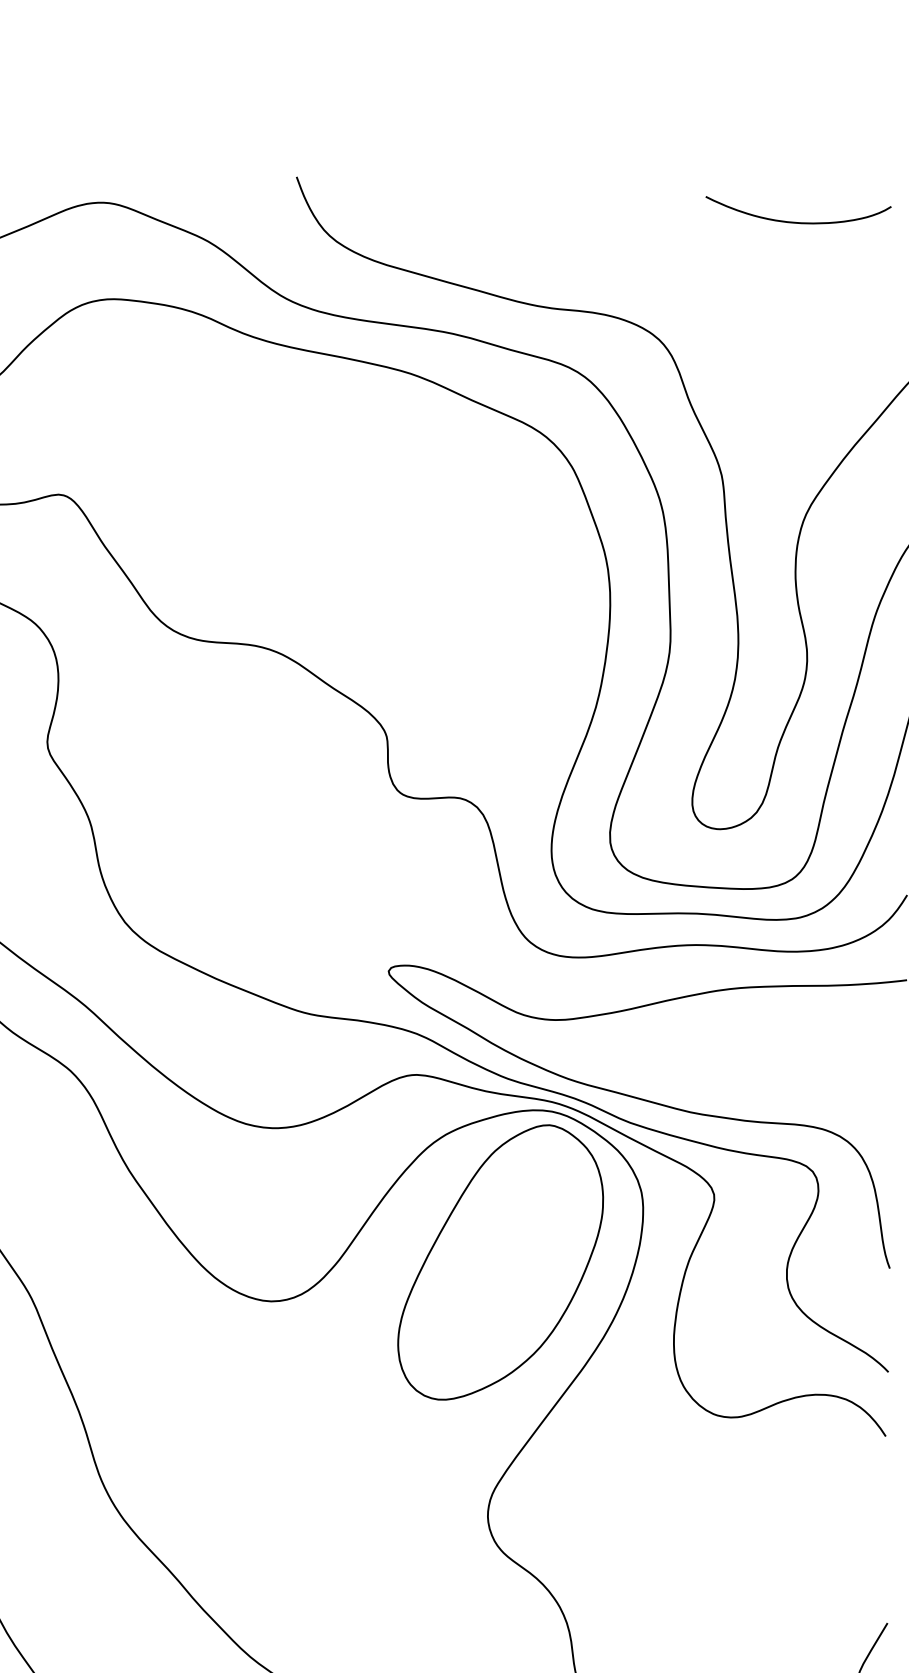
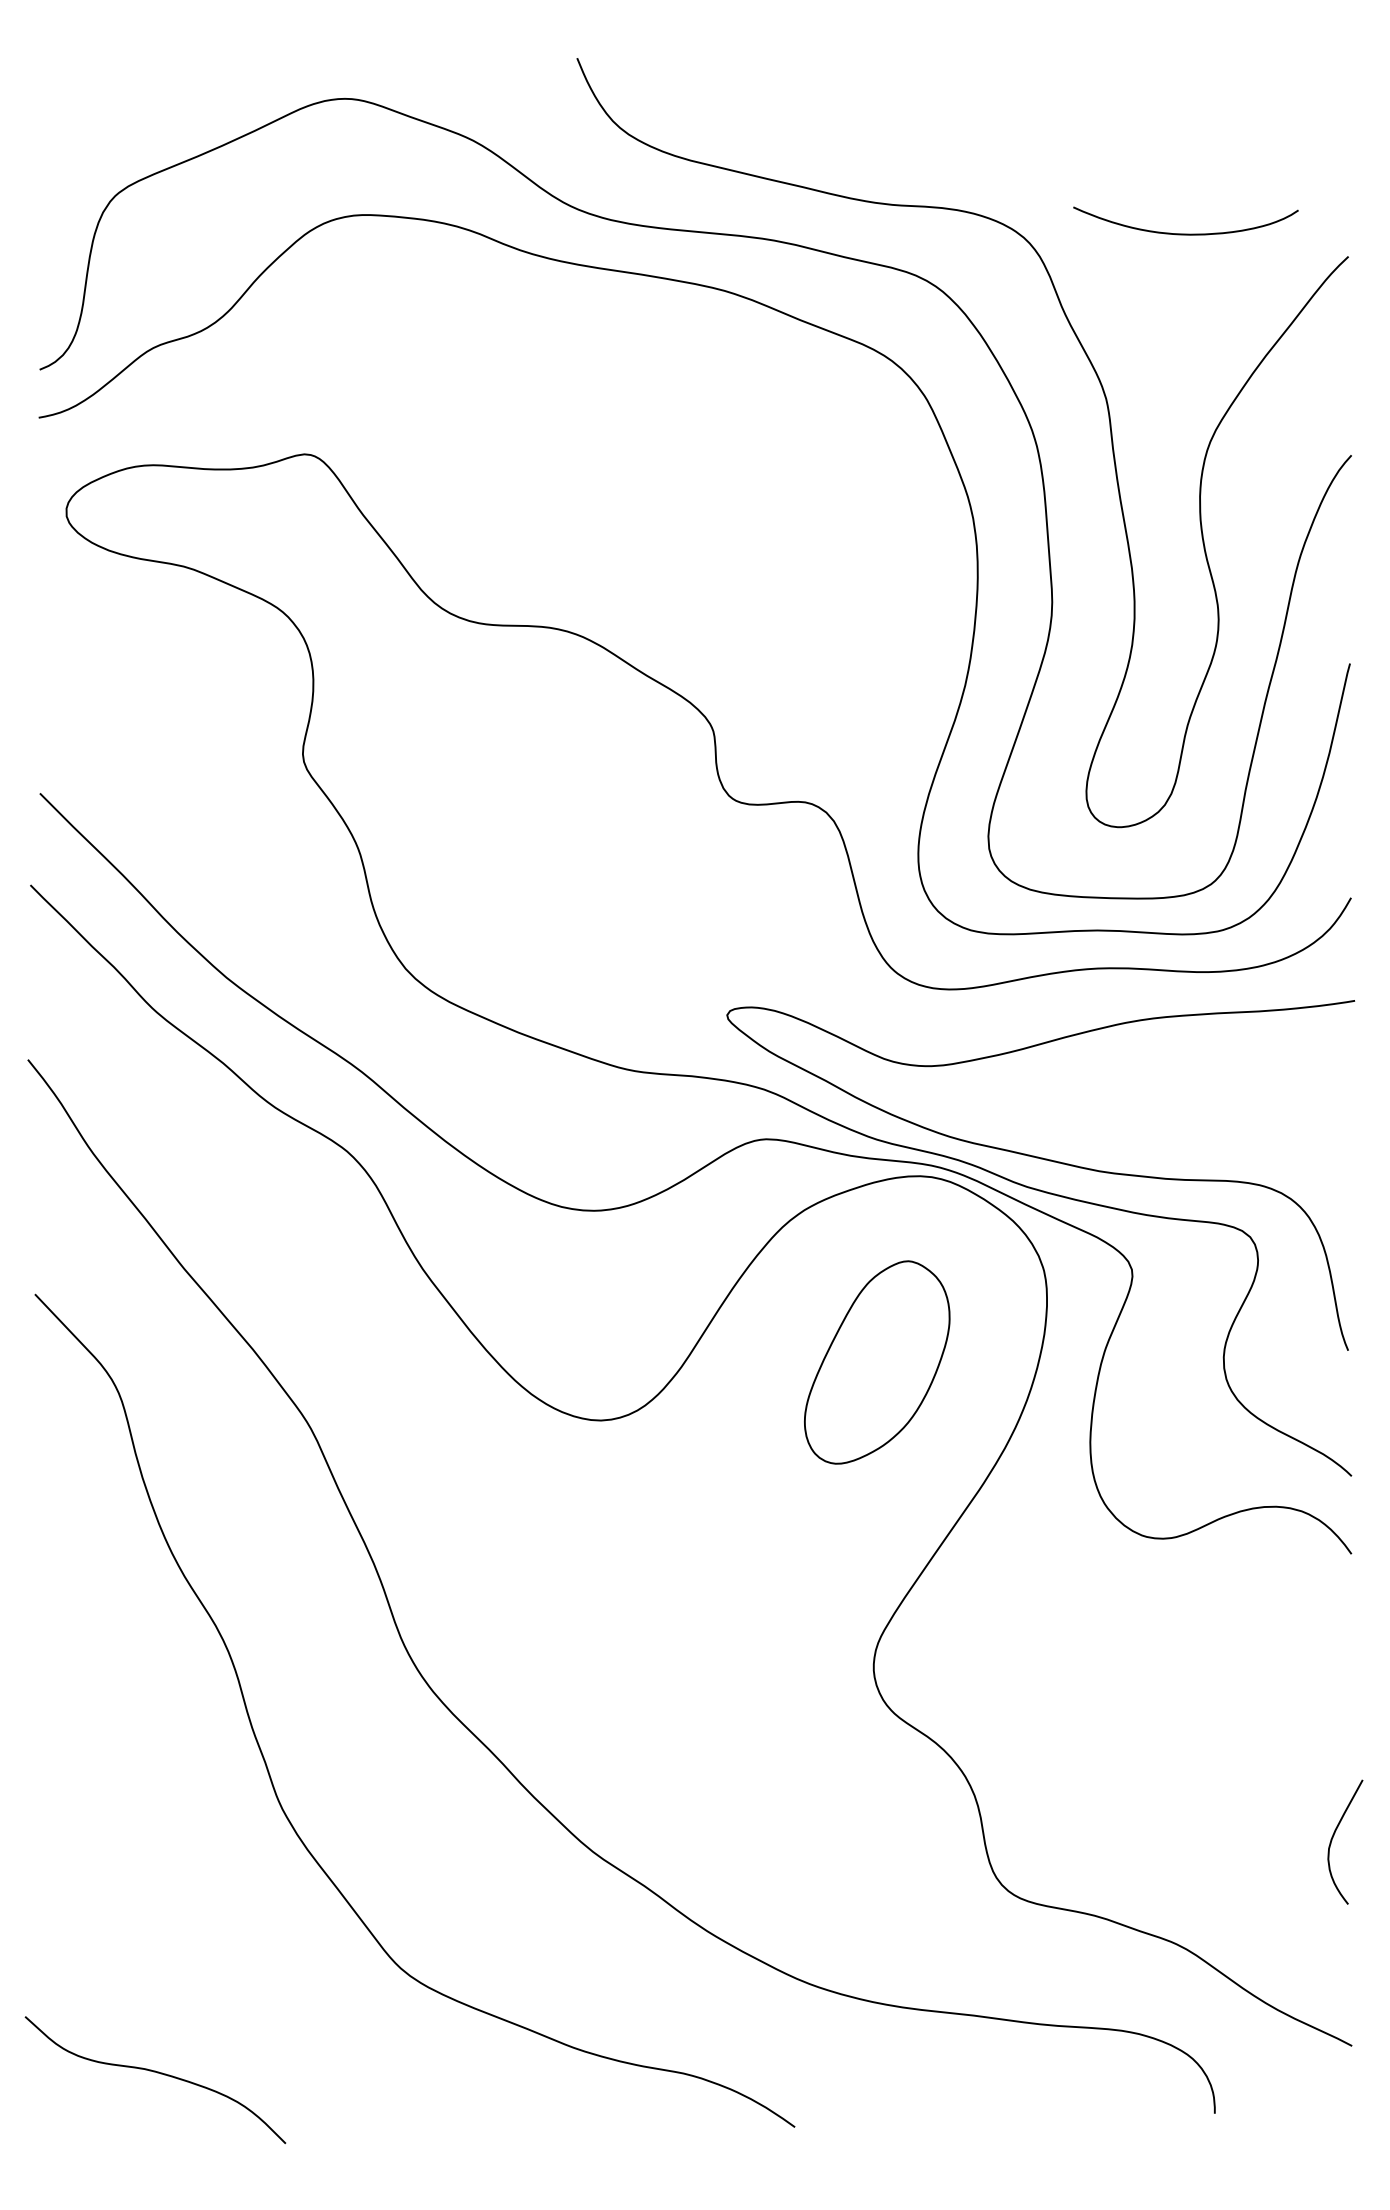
curve: (797, 222) -> (1185, 233), moved
part: (500, 1262) -> (876, 1362), size x0.6

